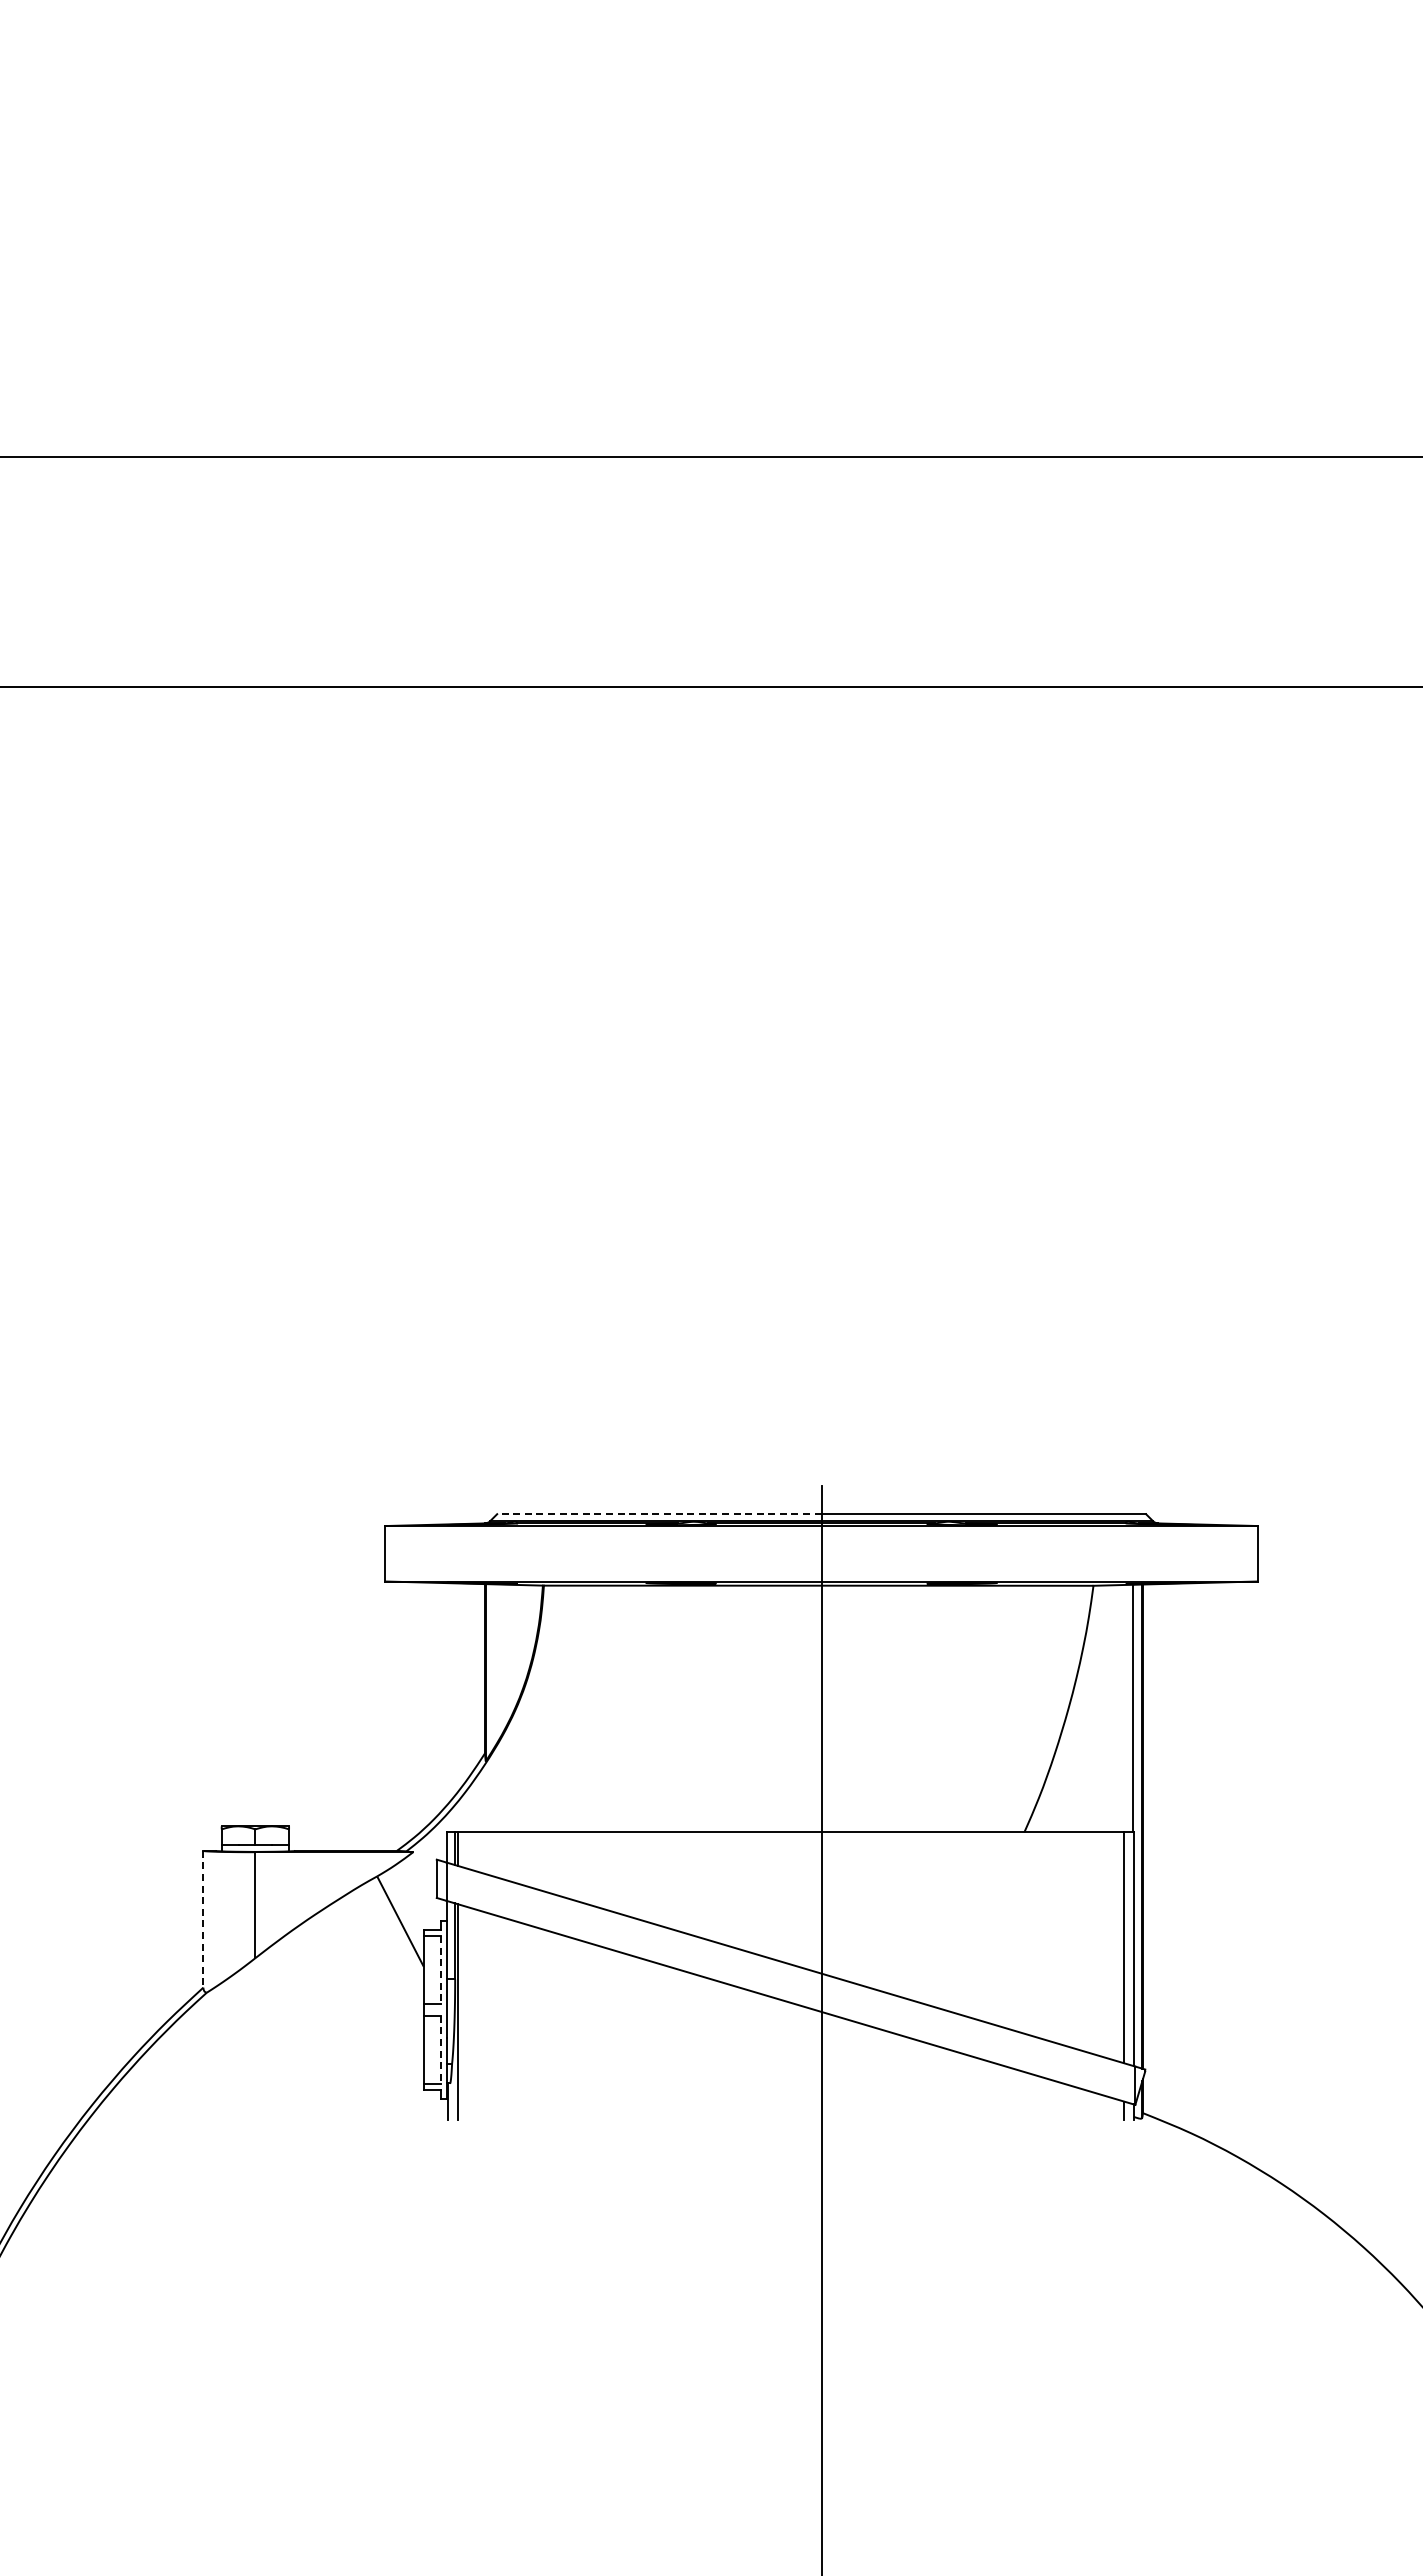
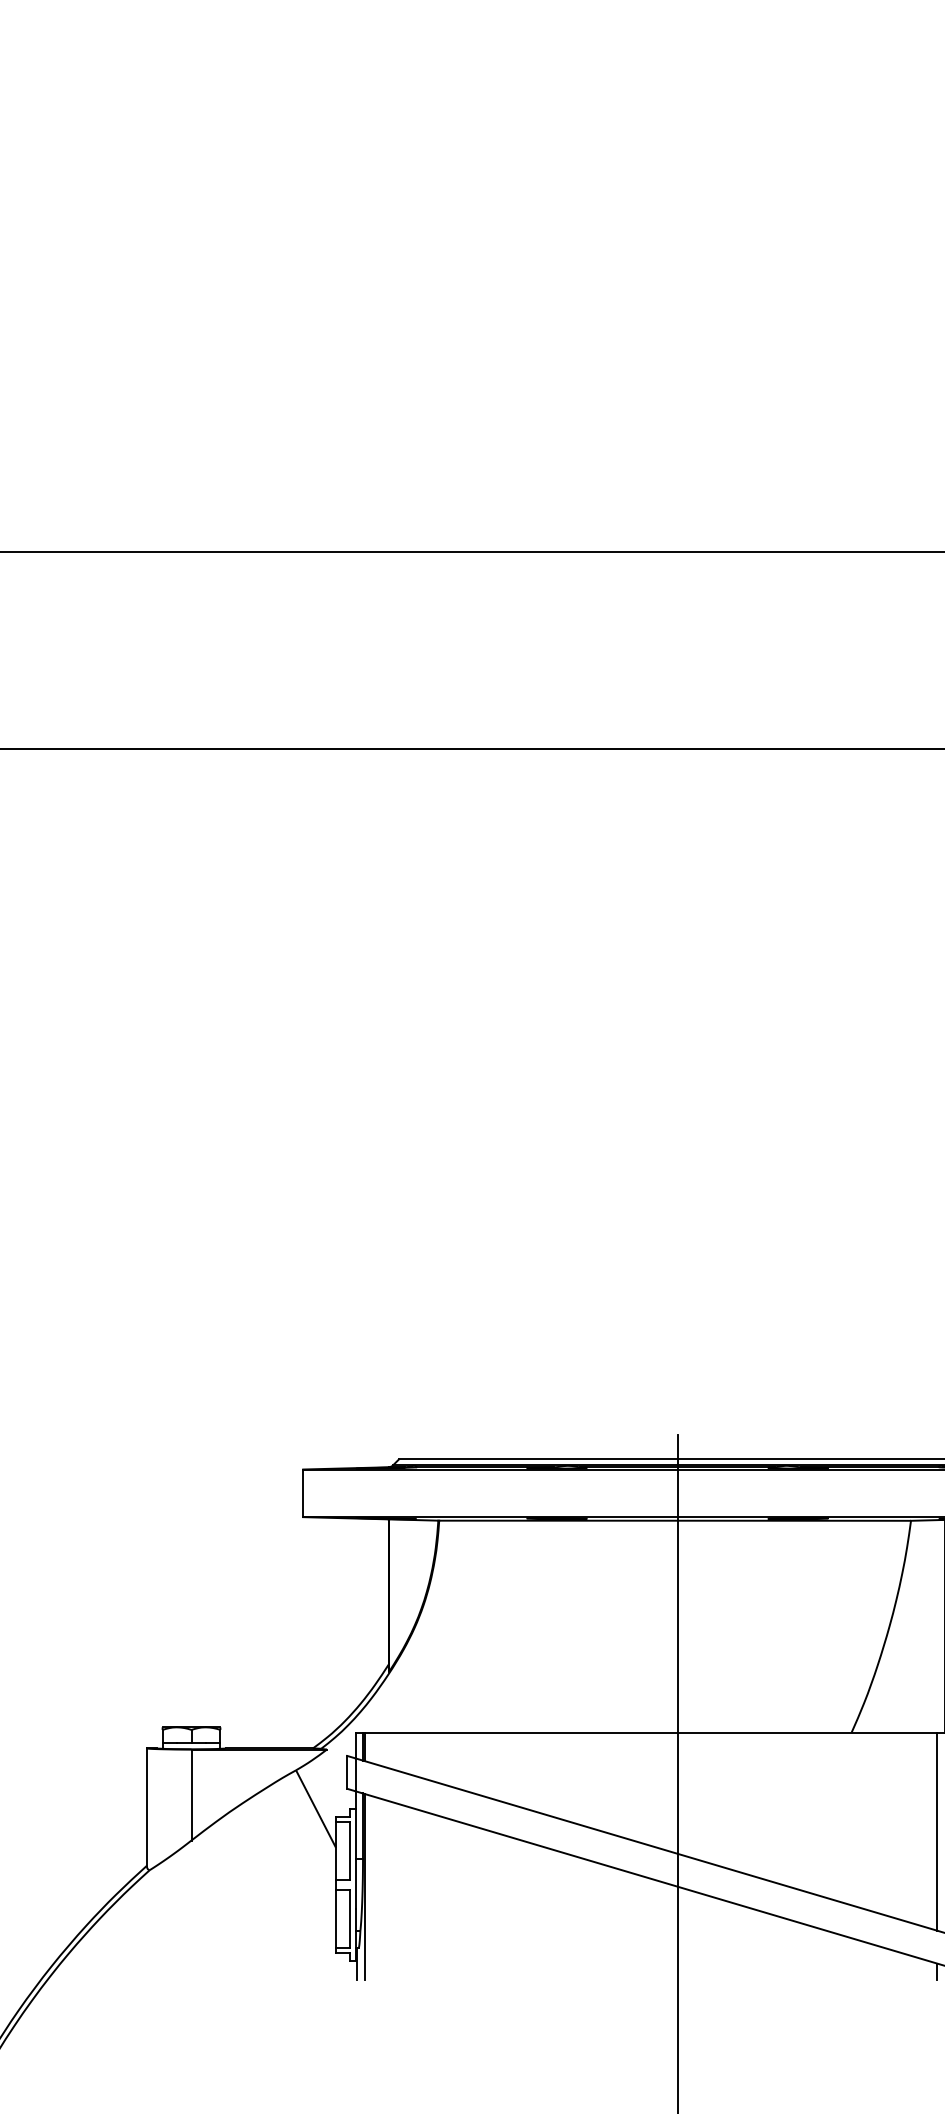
line: (658, 1514) -> (537, 1459), dashed -> solid
line: (203, 1919) -> (146, 1807), dashed -> solid
line: (440, 1970) -> (350, 1851), dashed -> solid
line: (440, 2050) -> (350, 1919), dashed -> solid

